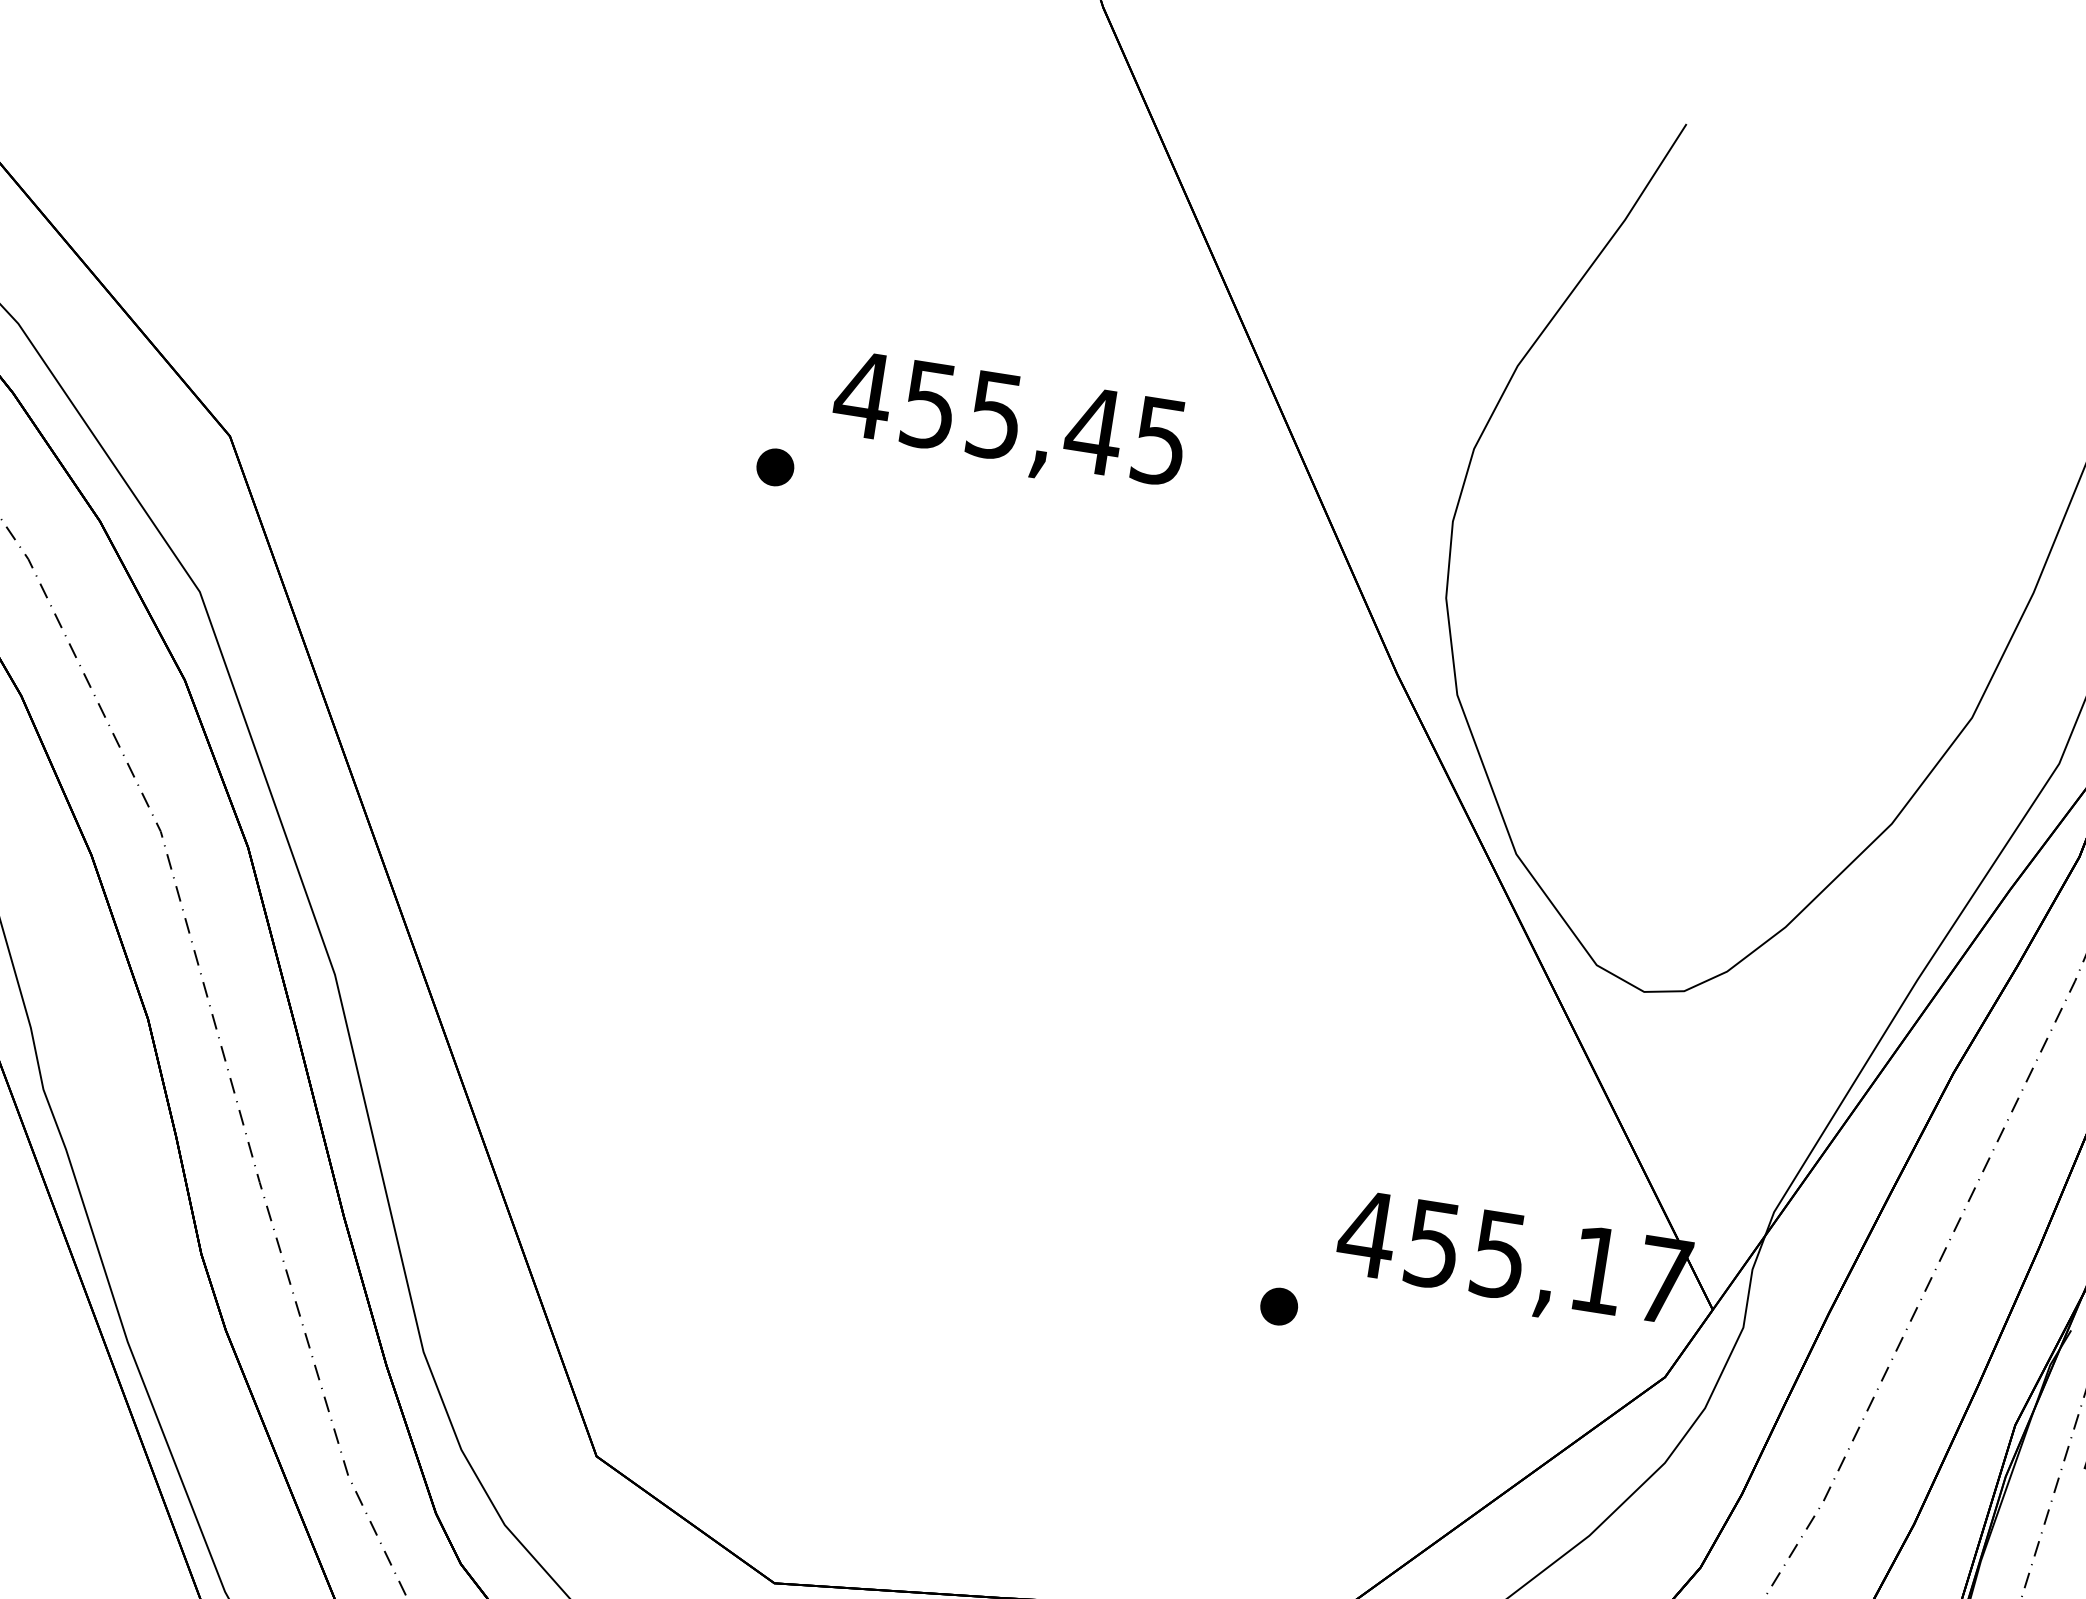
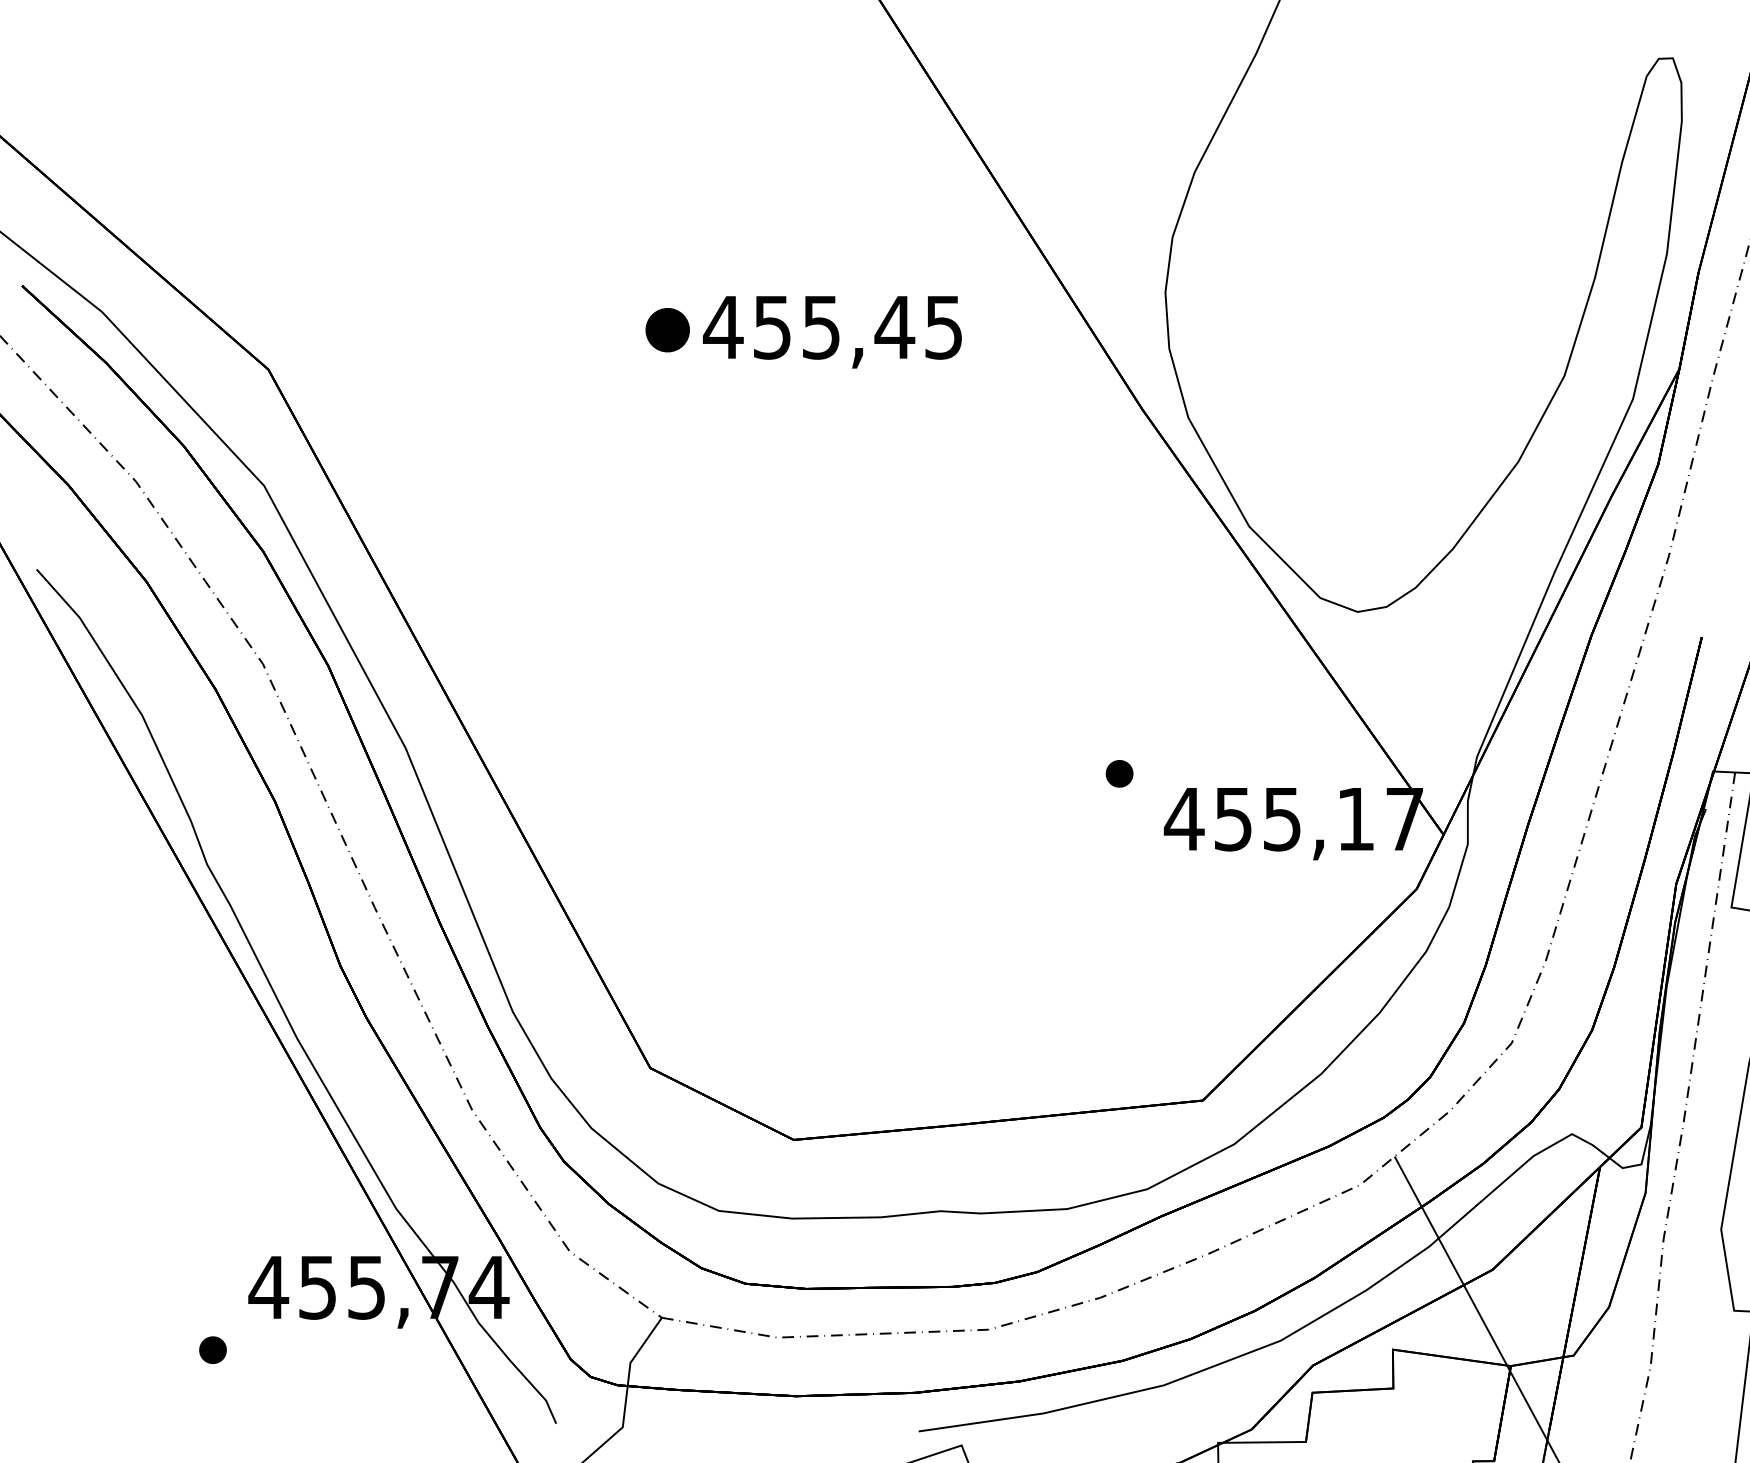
text: (1009, 424) -> (832, 332), moved
part: (775, 466) -> (667, 329), size x1.6
part: (1279, 1306) -> (1119, 773), moved

